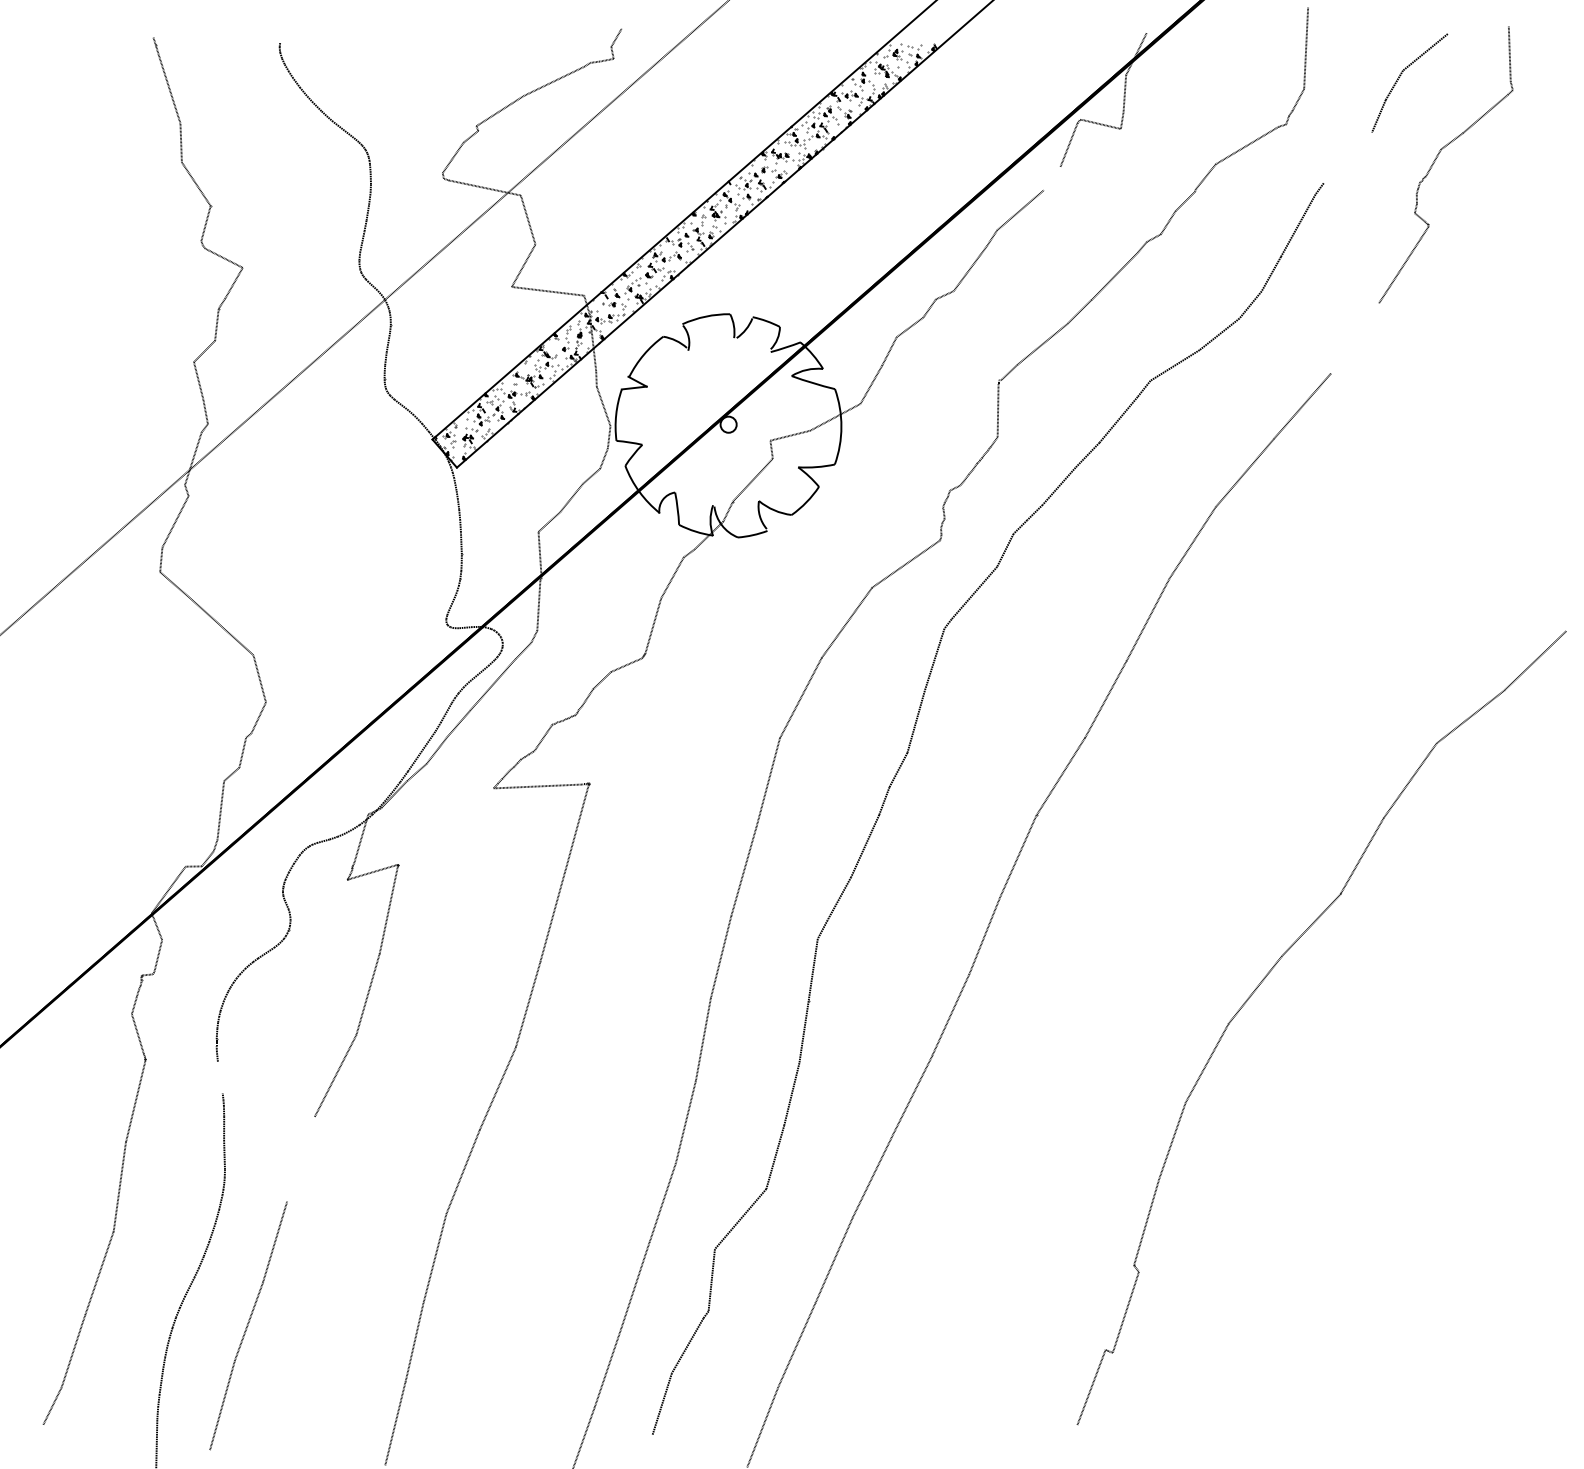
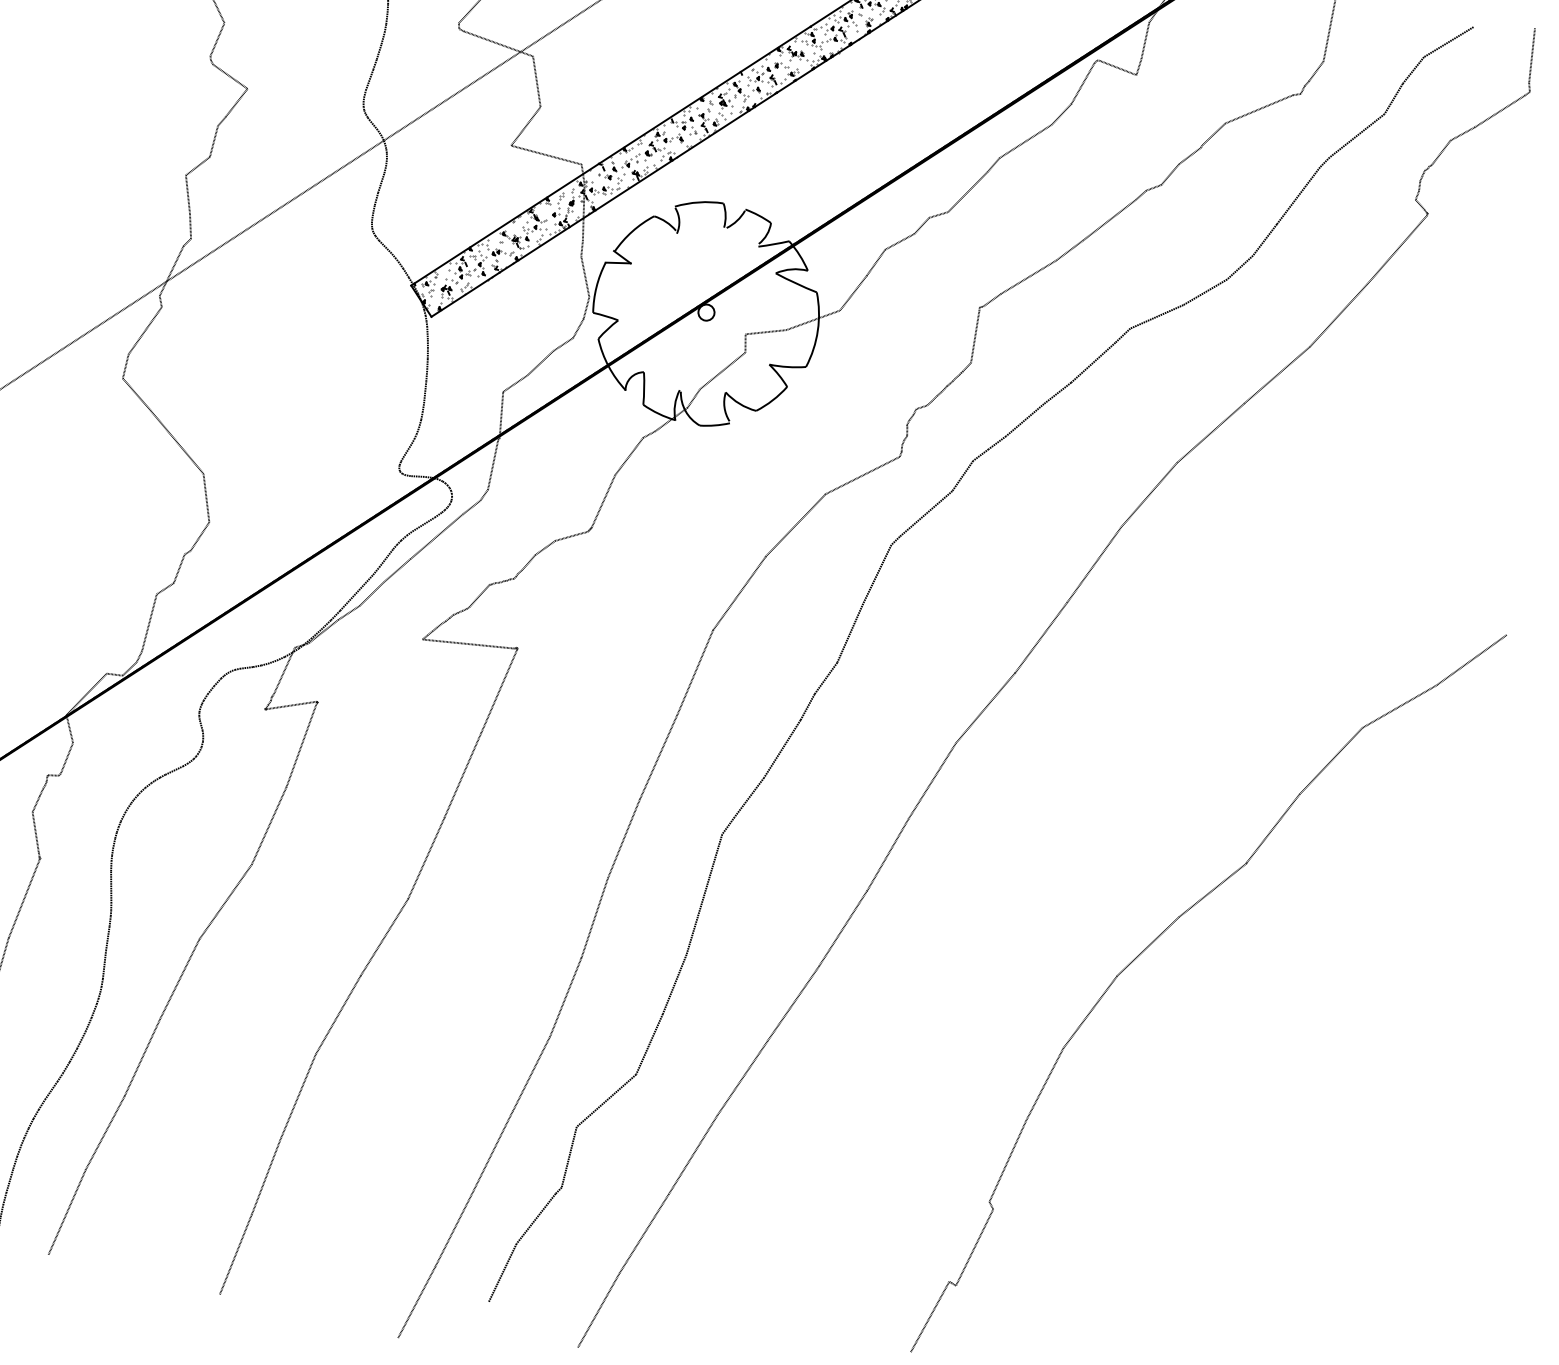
line: (1347, 157) -> (1356, 135), added
line: (1051, 178) -> (1060, 114), added
line: (1354, 338) -> (1338, 315), added
line: (219, 1077) -> (110, 887), added
line: (300, 1158) -> (179, 978), added

